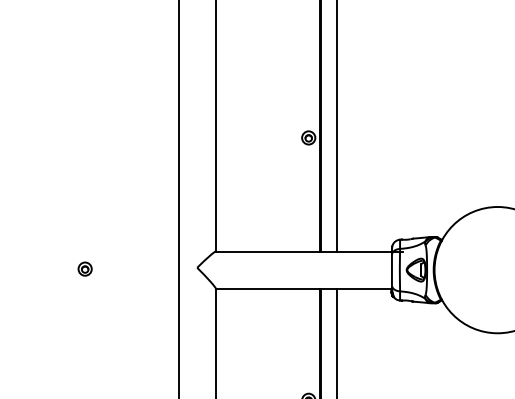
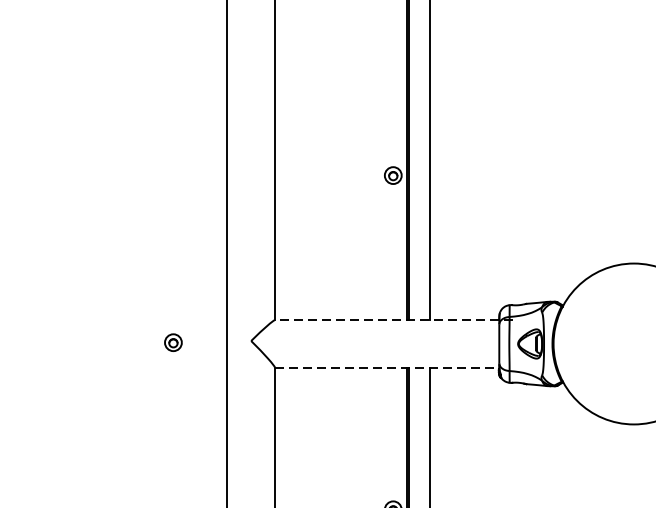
line: (308, 251) -> (392, 320), solid -> dashed
part: (84, 268) -> (172, 341), moved
line: (304, 288) -> (387, 367), solid -> dashed

